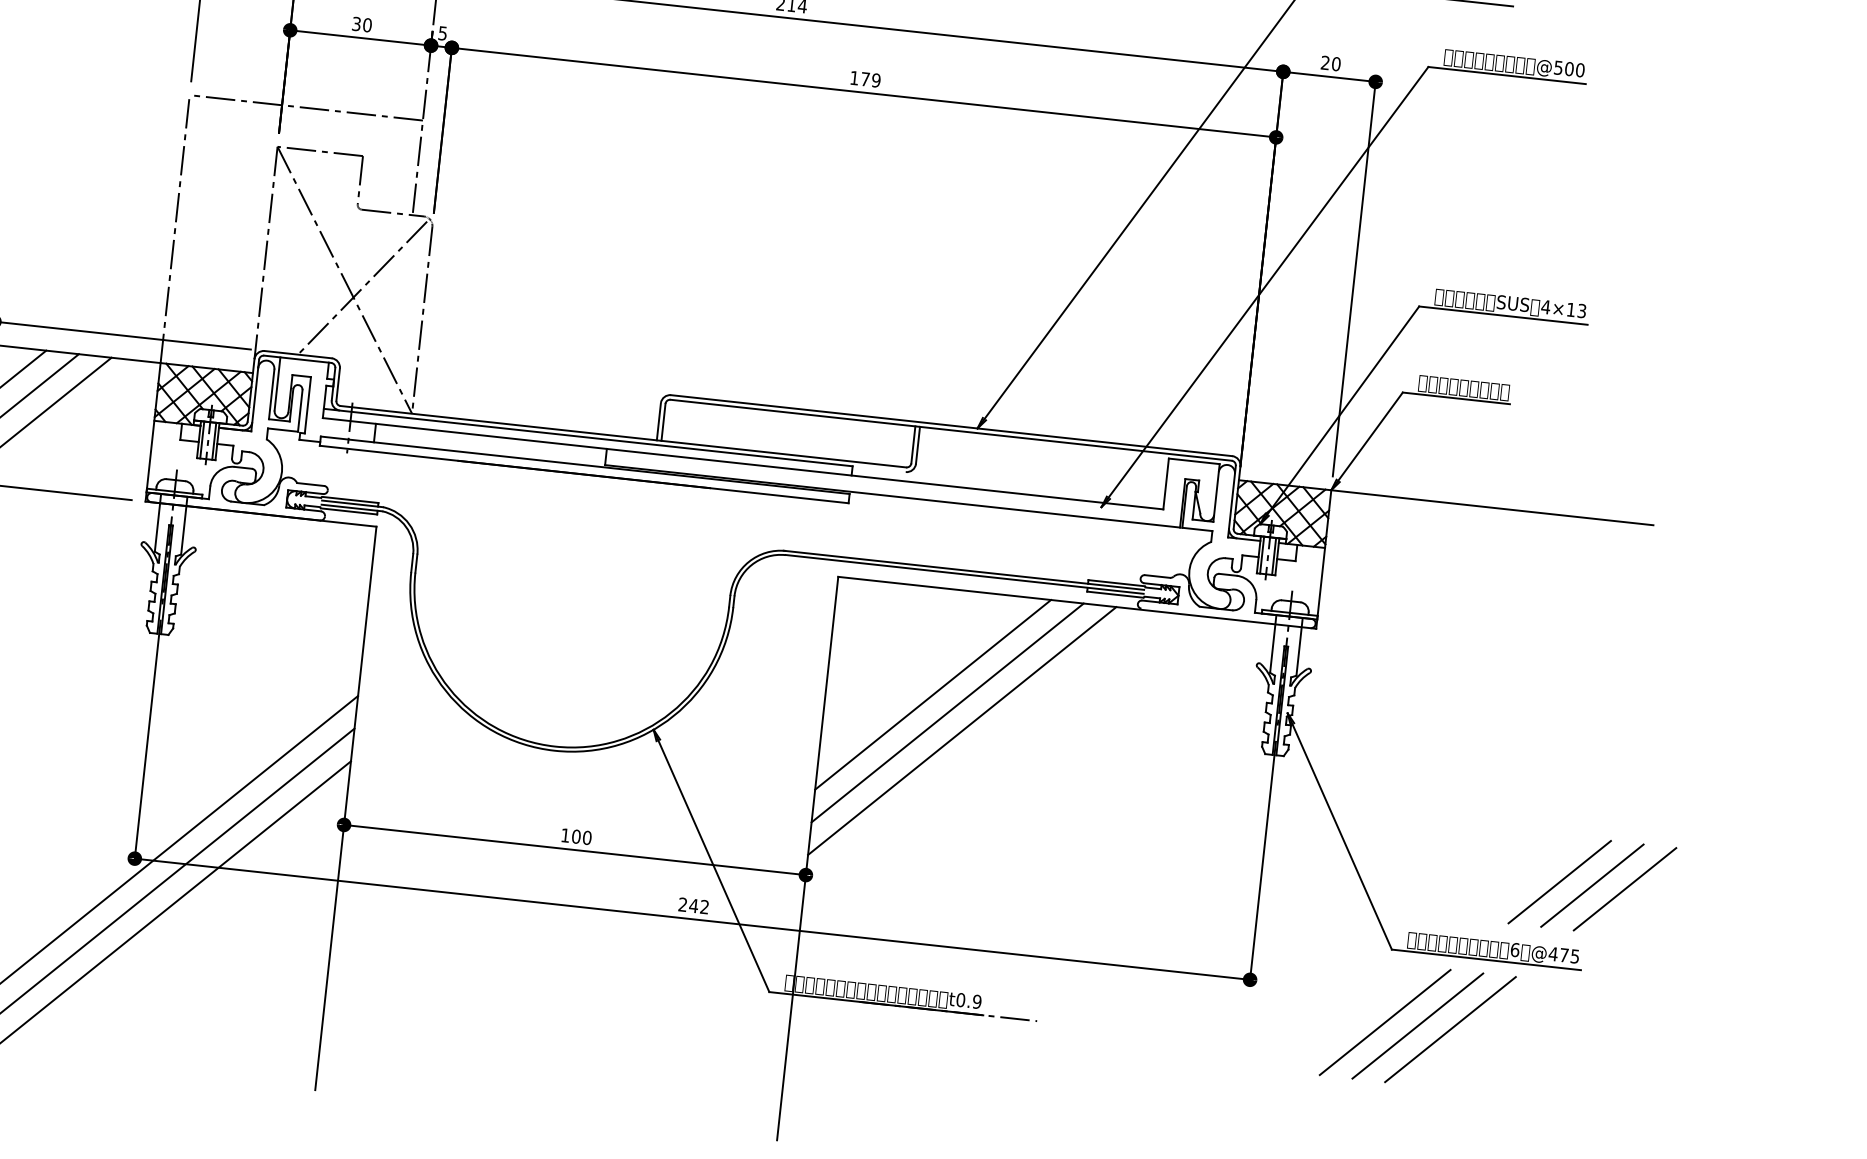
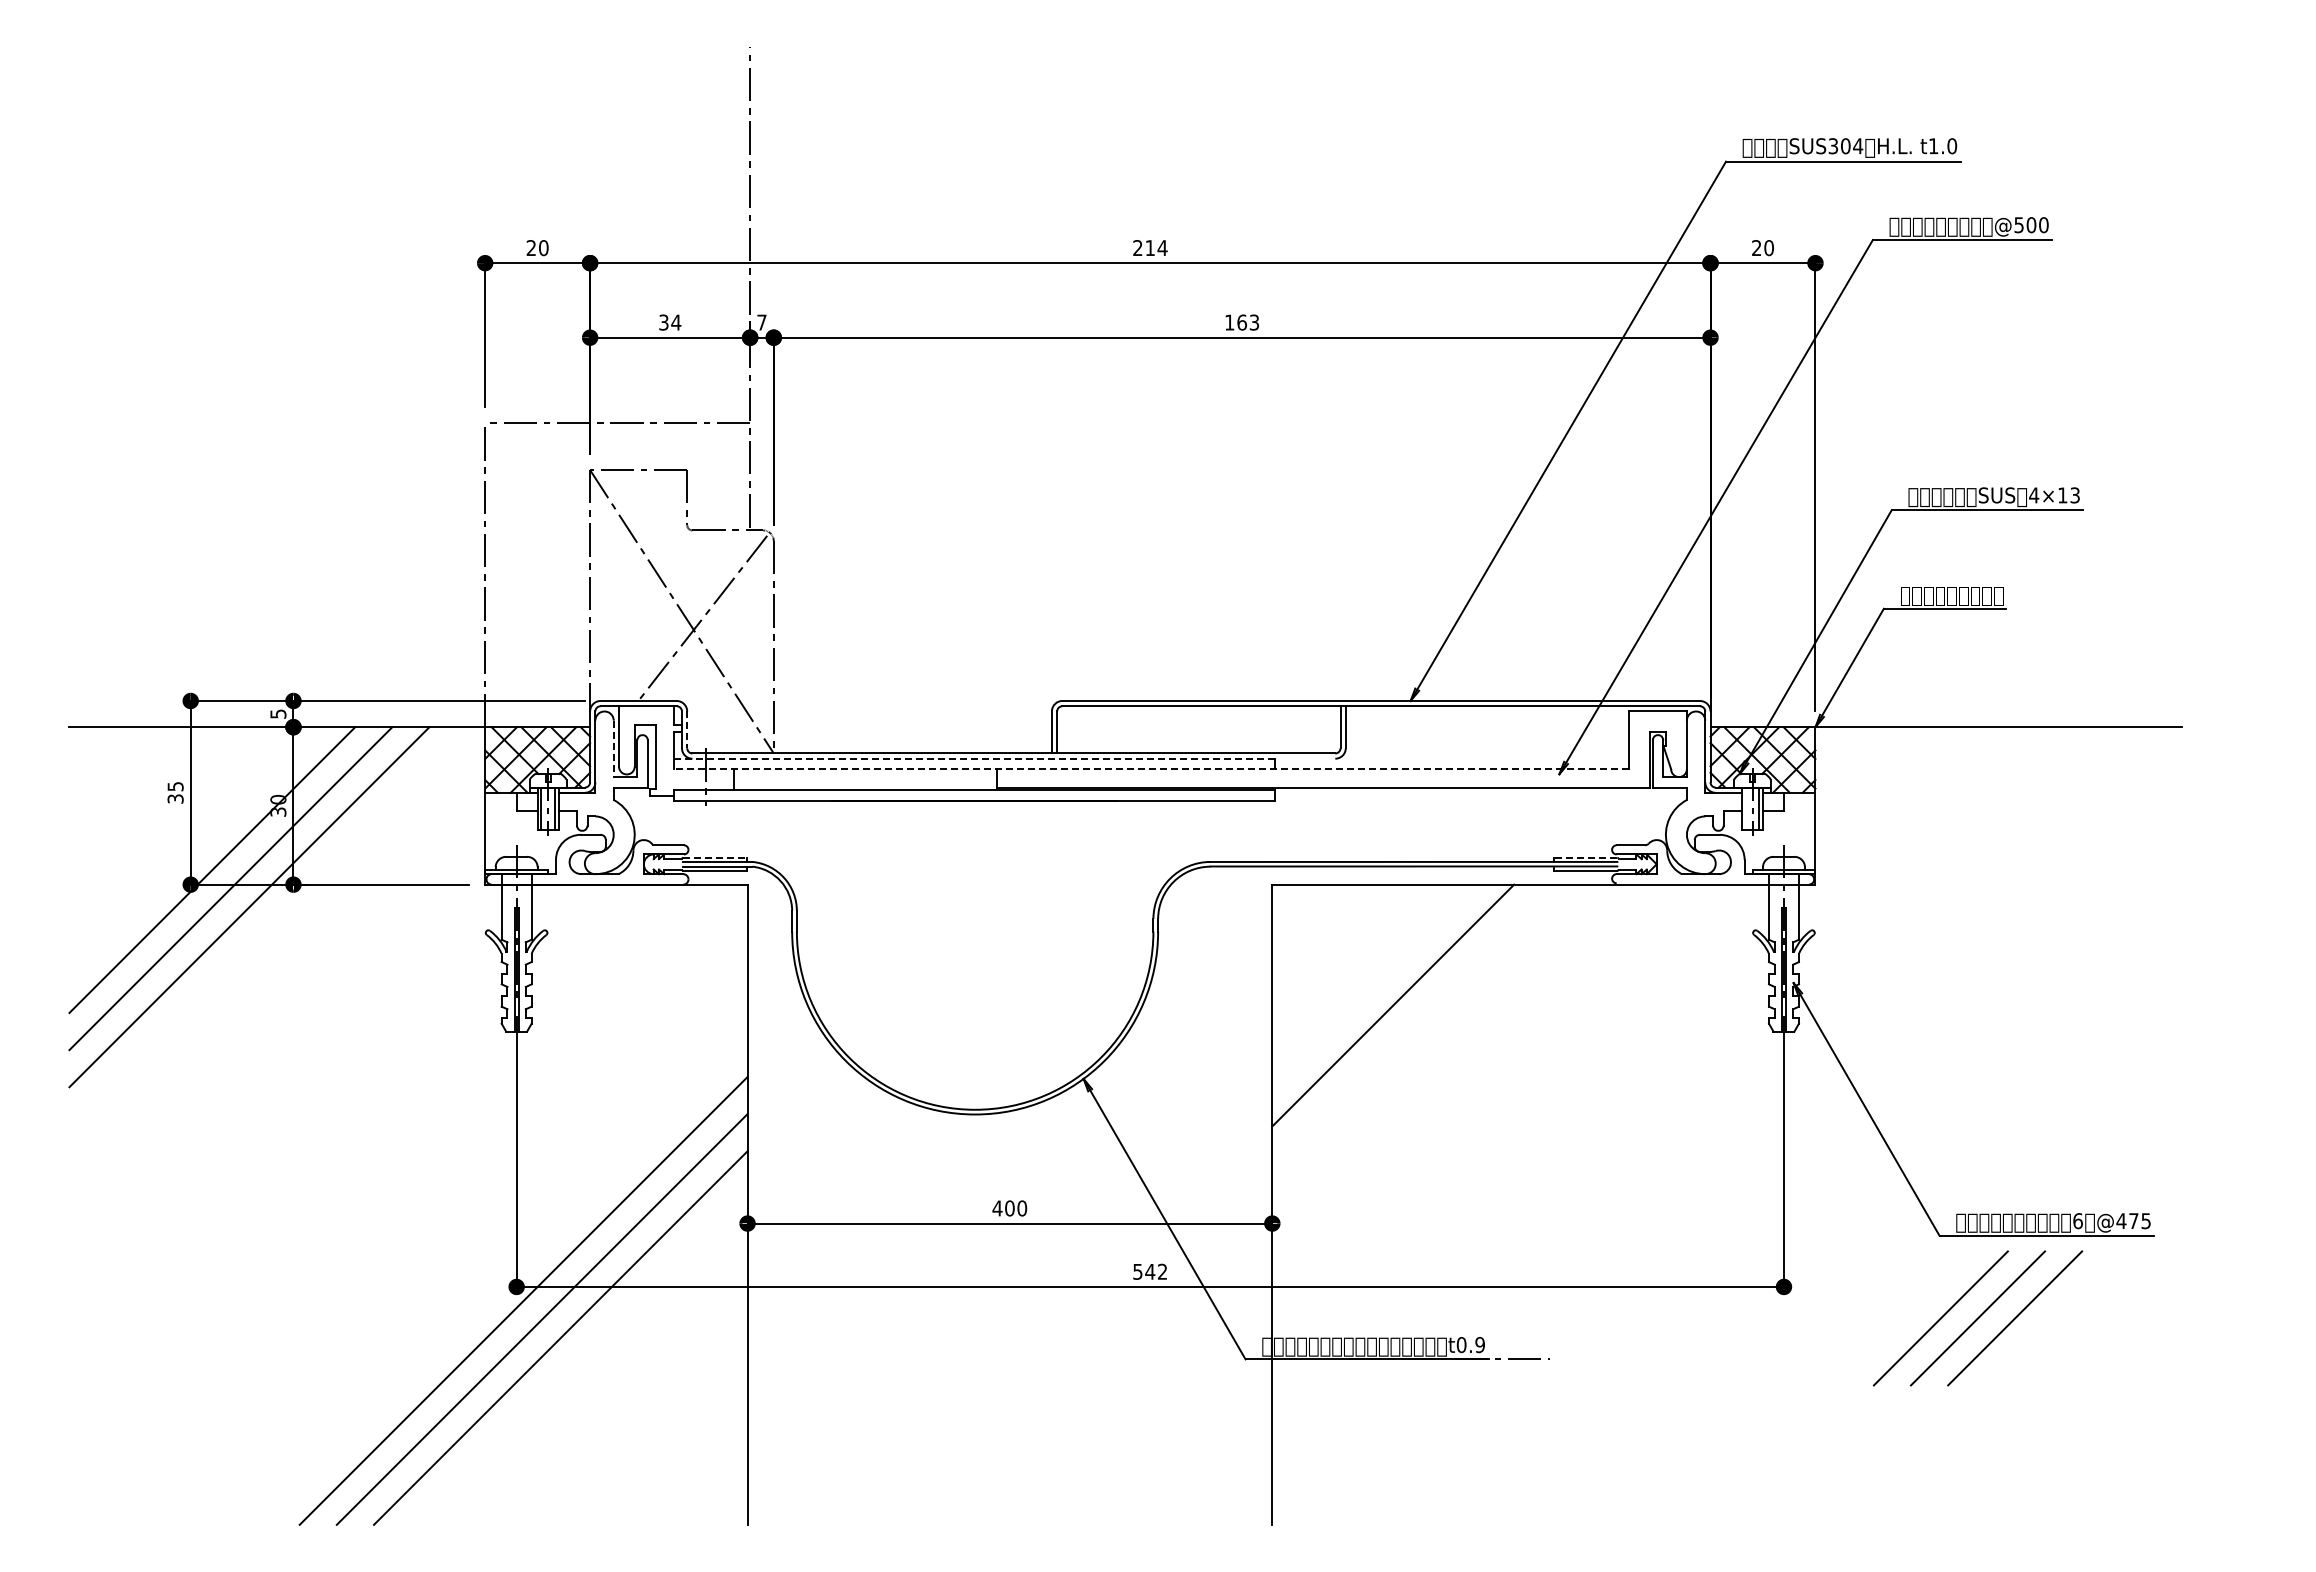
text: (367, 25) -> (676, 322), 30 -> 34
text: (442, 33) -> (761, 322), 5 -> 7
text: (871, 79) -> (1248, 322), 179 -> 163
line: (338, 385) -> (687, 730), solid -> dashed
line: (271, 394) -> (613, 749), solid -> dashed
line: (588, 437) -> (974, 758), solid -> dashed
line: (742, 463) -> (1151, 769), solid -> dashed
line: (350, 499) -> (715, 857), solid -> dashed
line: (1261, 555) -> (1745, 808), removed
line: (1116, 582) -> (1585, 857), solid -> dashed
line: (947, 712) -> (1411, 1023), removed
line: (962, 730) -> (1430, 1042), removed
text: (565, 835) -> (997, 1208), 100 -> 400
line: (1559, 882) -> (2119, 1139), removed
line: (1592, 885) -> (2156, 1139), removed
line: (1624, 889) -> (2193, 1139), removed
text: (682, 904) -> (1137, 1271), 242 -> 542

